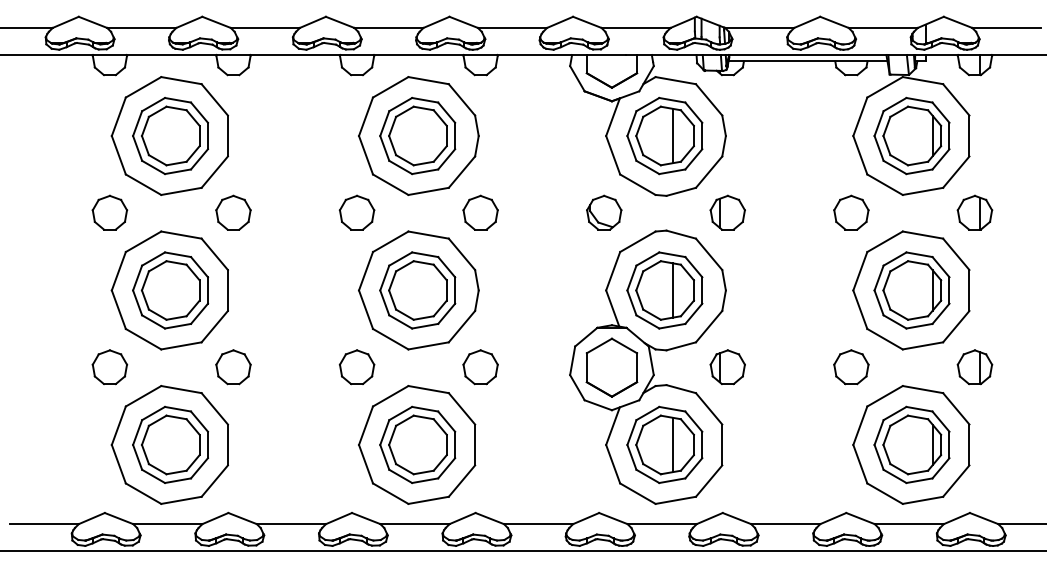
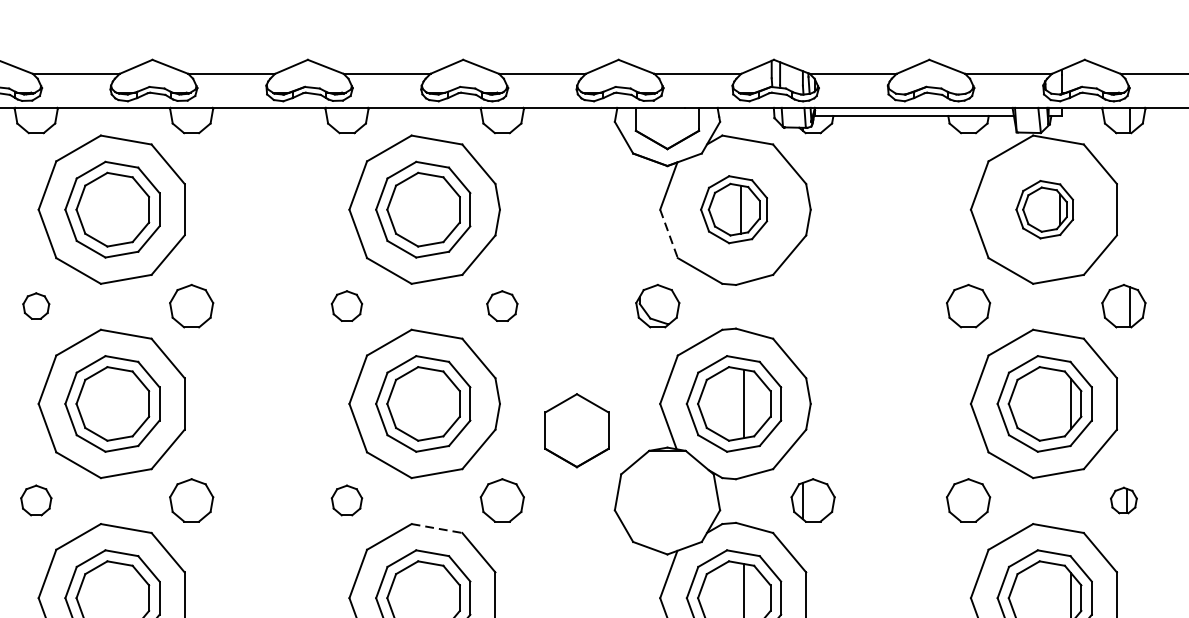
part: (664, 135) -> (733, 209), size x0.7
part: (911, 135) -> (1044, 209), size x0.6
line: (613, 155) -> (669, 234), solid -> dashed
part: (109, 212) -> (35, 305), size x0.6
part: (356, 212) -> (346, 305), size x0.7
part: (480, 212) -> (502, 305), size x0.7
part: (727, 212) -> (812, 305), removed
part: (109, 367) -> (35, 500), size x0.7
part: (356, 367) -> (346, 500), size x0.7
part: (611, 367) -> (576, 430), moved
part: (974, 367) -> (1123, 500), size x0.6
line: (429, 389) -> (438, 528), solid -> dashed

